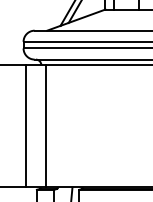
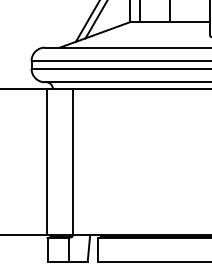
line: (25, 125) -> (46, 161), moved
line: (46, 125) -> (72, 161), moved

